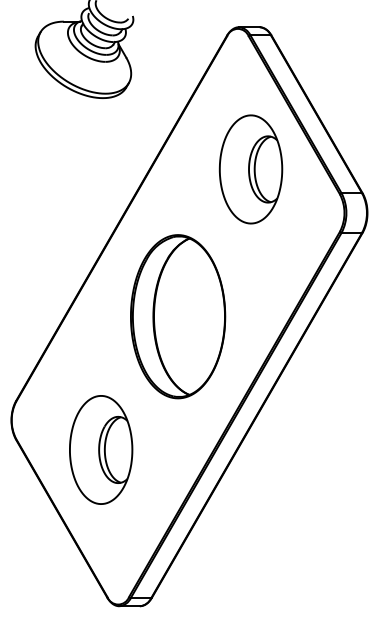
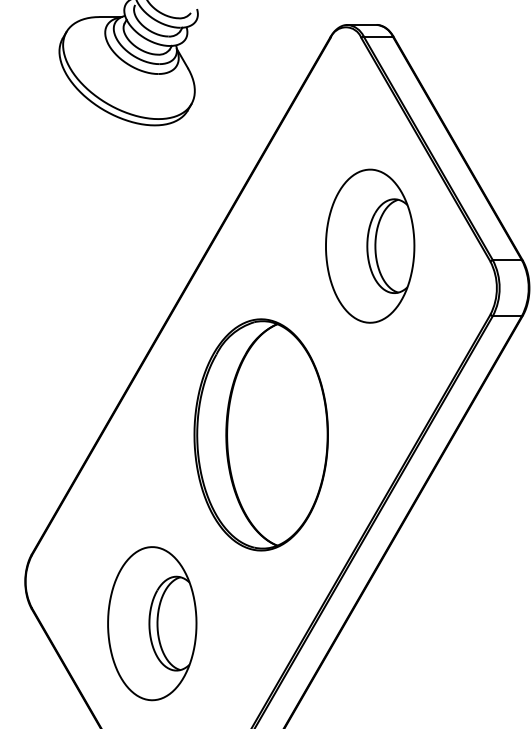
part: (250, 169) -> (369, 246), moved

